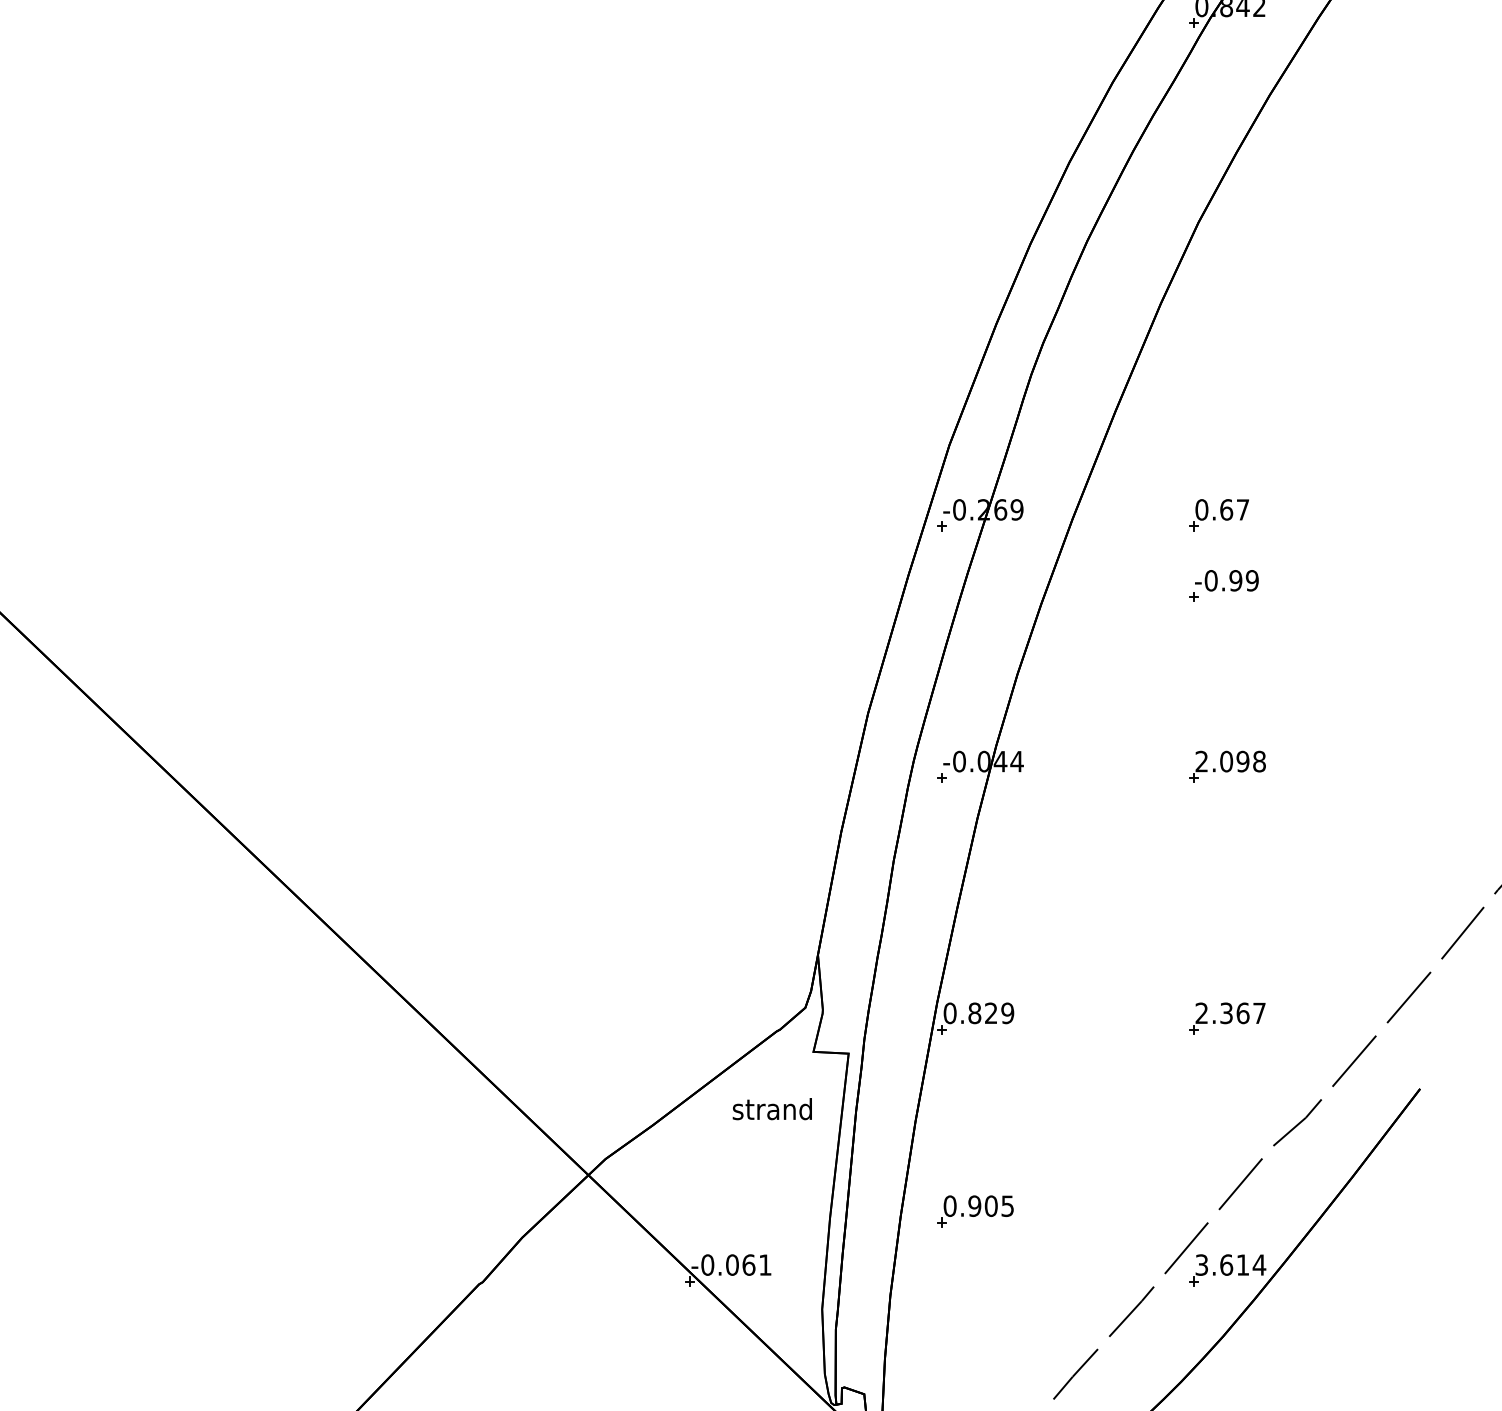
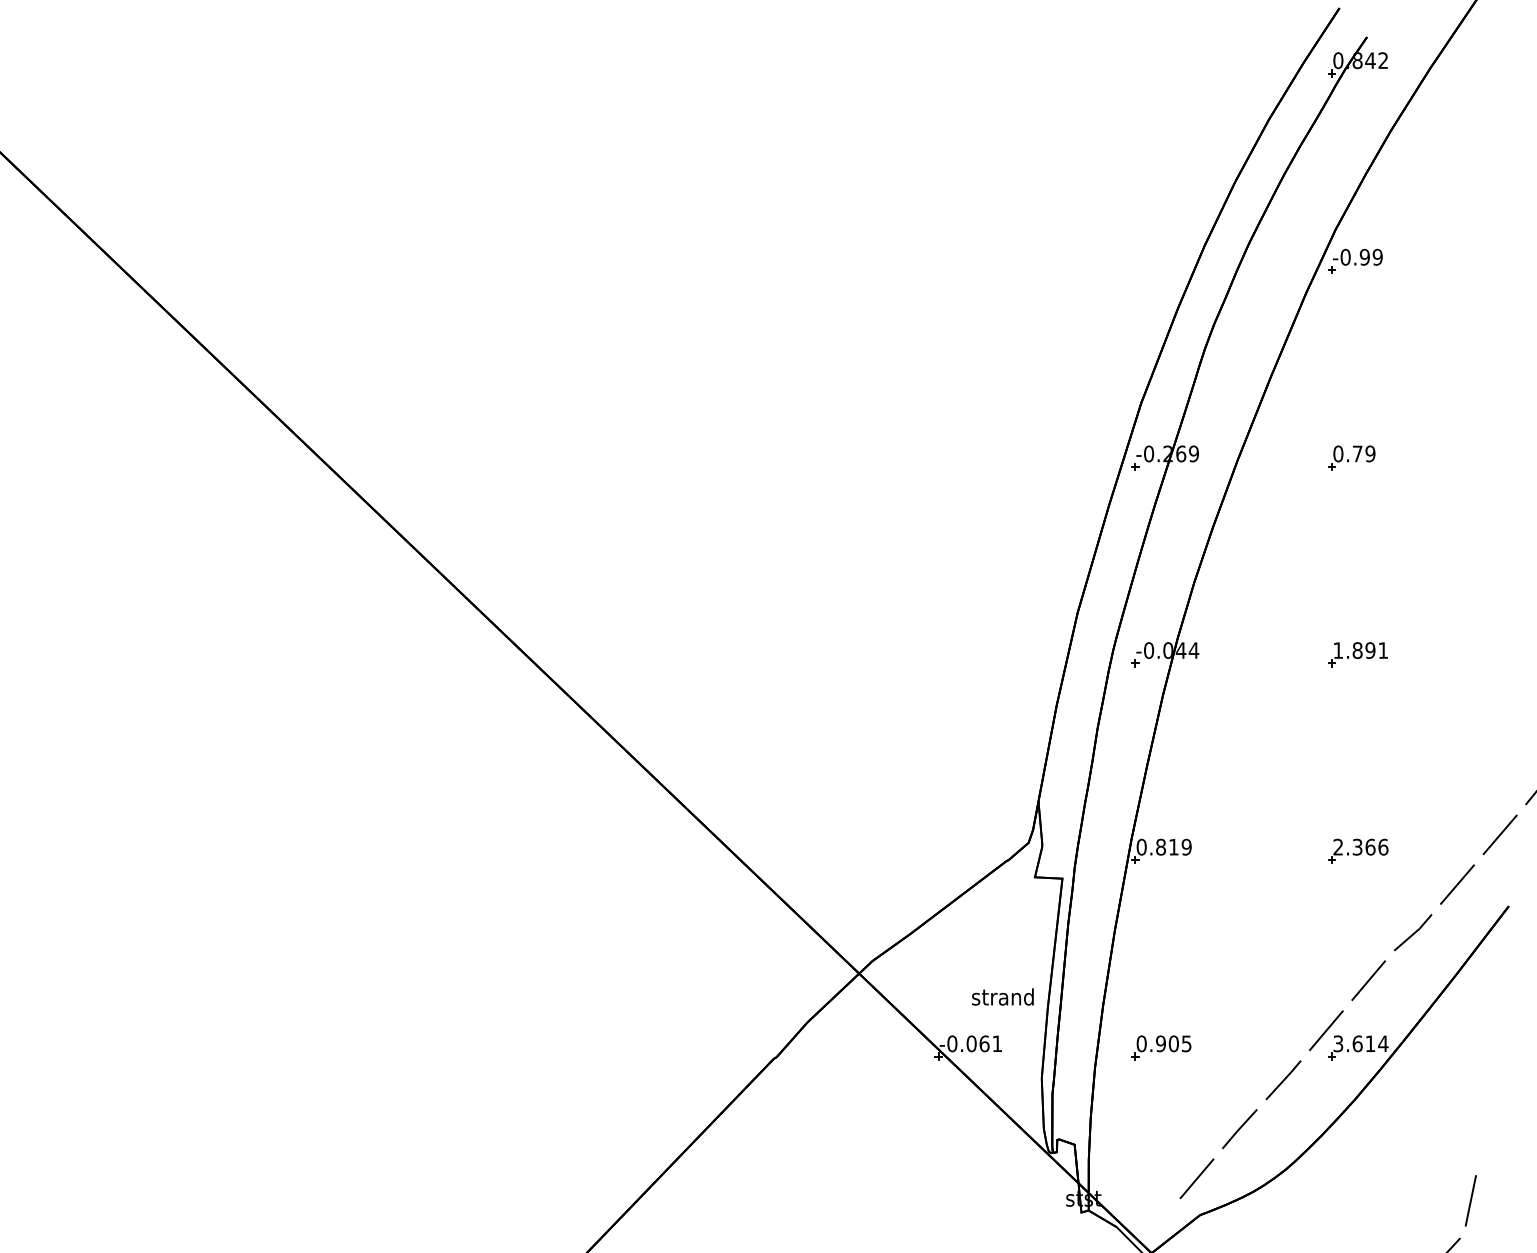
text: (1234, 509) -> (1363, 453), 0.67 -> 0.79
part: (1223, 584) -> (1355, 260), moved
text: (1230, 761) -> (1360, 650), 2.098 -> 1.891
text: (990, 1012) -> (1173, 846), 0.829 -> 0.819
text: (1259, 1012) -> (1383, 846), 2.367 -> 2.366
text: (771, 1108) -> (1002, 996), moved
part: (975, 1210) -> (1161, 1047), moved

